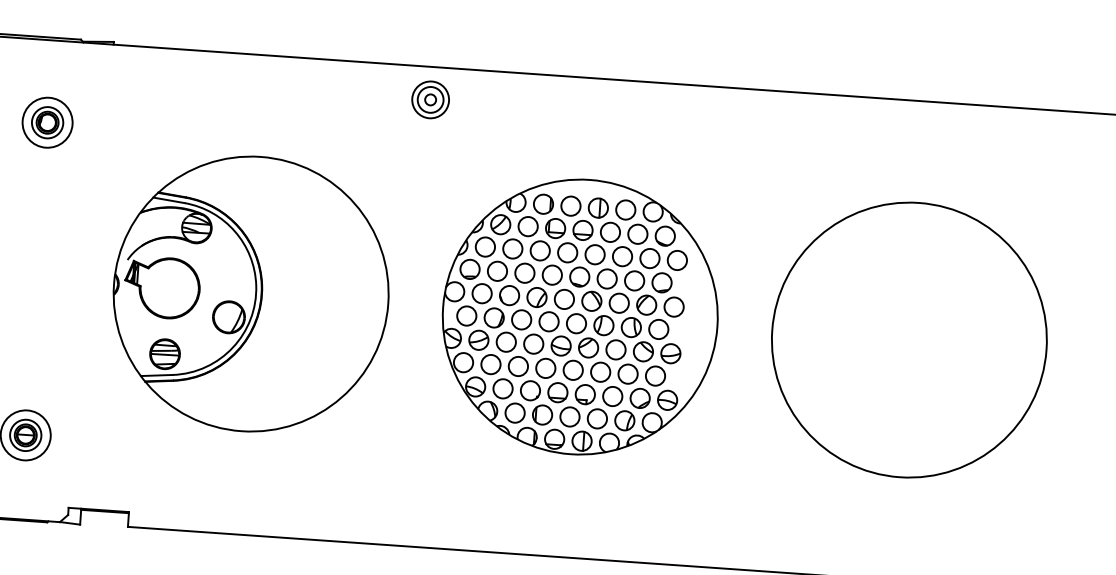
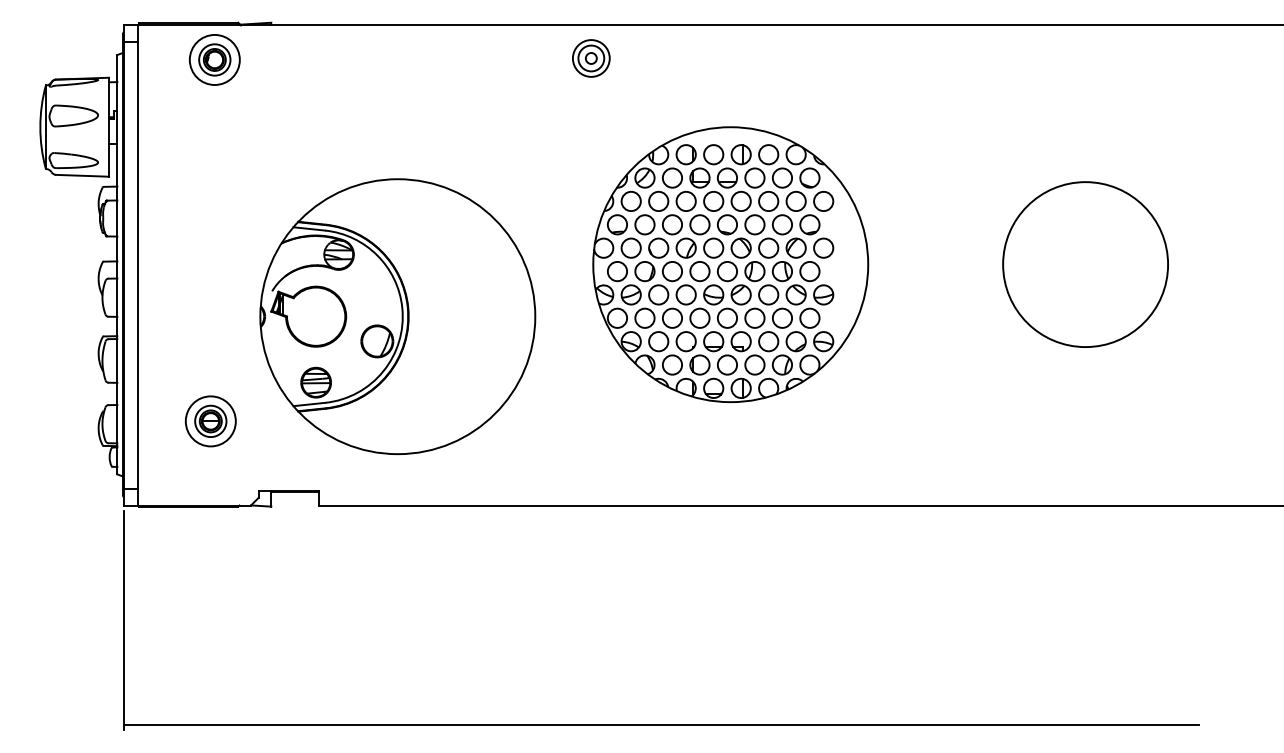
part: (47, 122) -> (214, 59), moved
part: (250, 293) -> (397, 316), moved
part: (580, 316) -> (730, 264), moved
circle: (909, 339) -> (1085, 264), size x0.6

